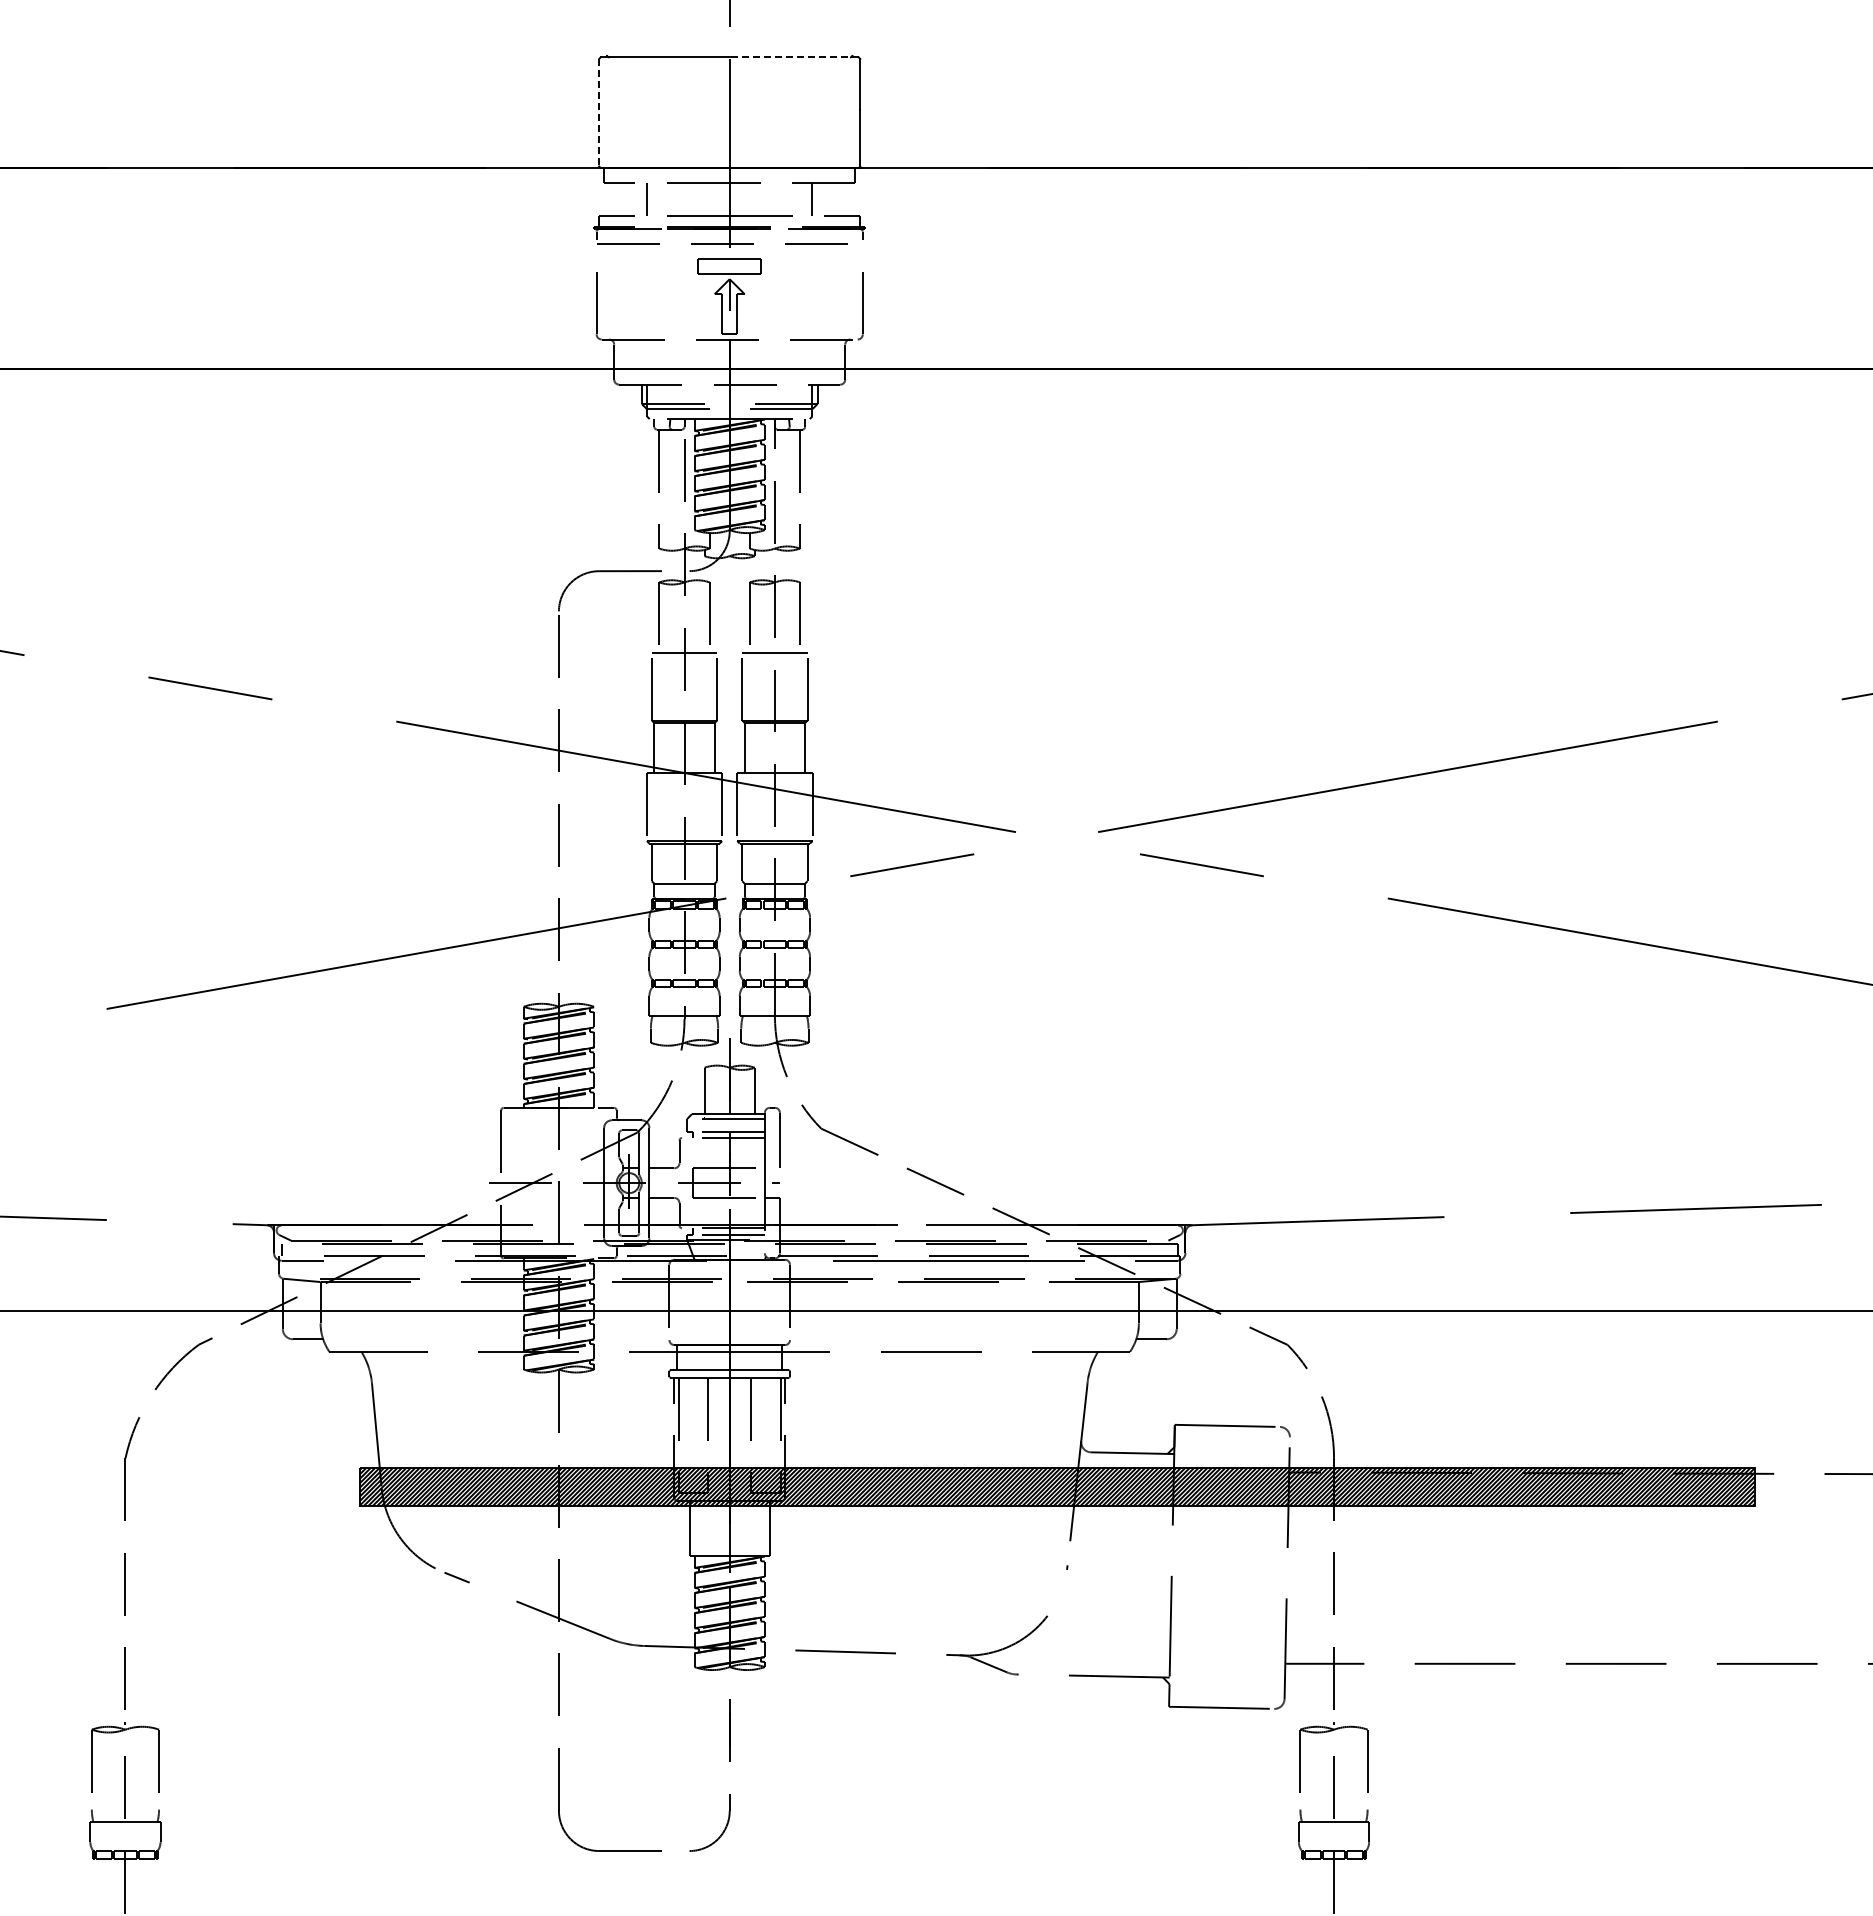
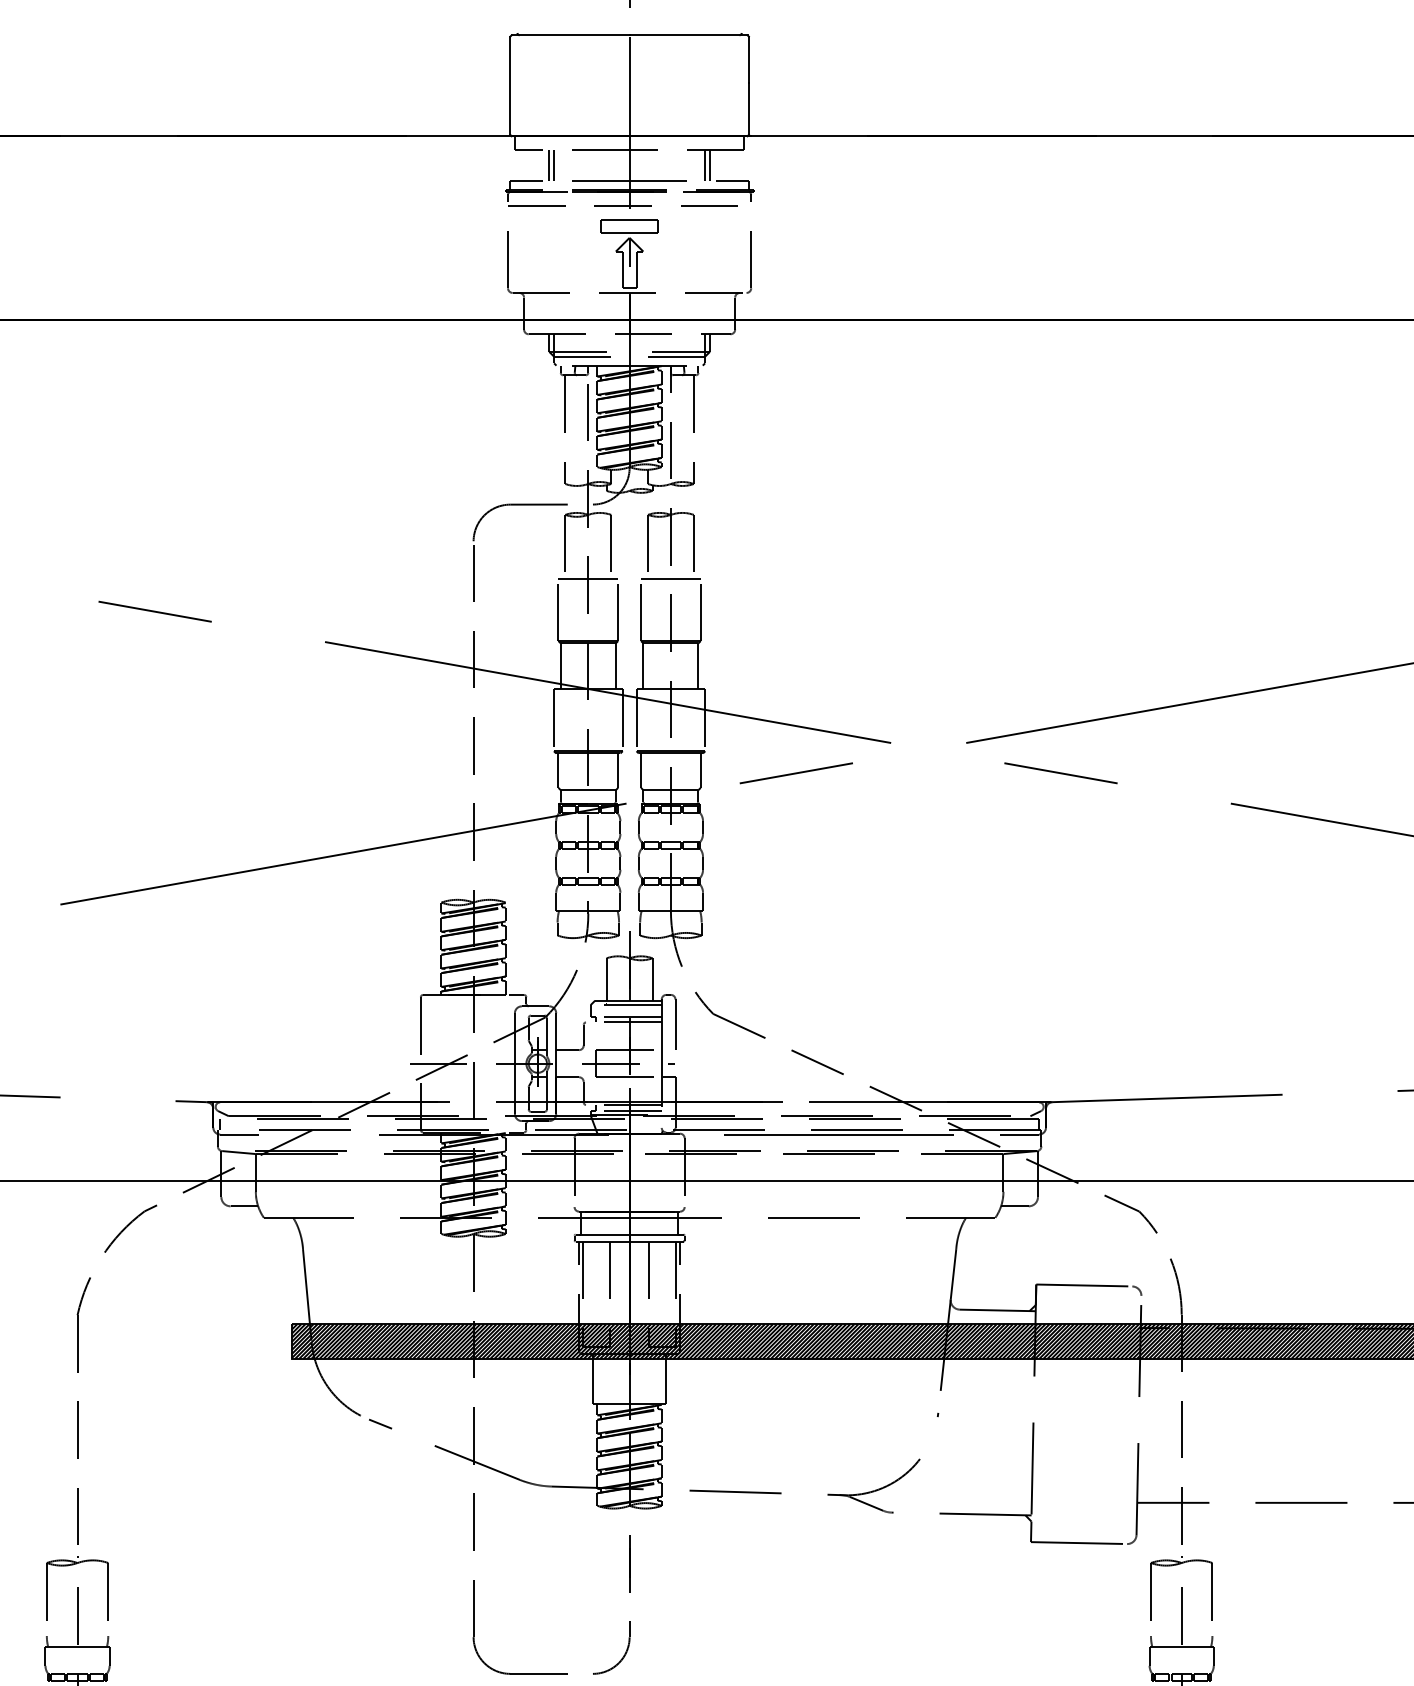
line: (794, 57) -> (688, 35), dashed -> solid
line: (599, 112) -> (510, 85), dashed -> solid
line: (641, 199) -> (549, 165), added
line: (817, 199) -> (709, 165), added

